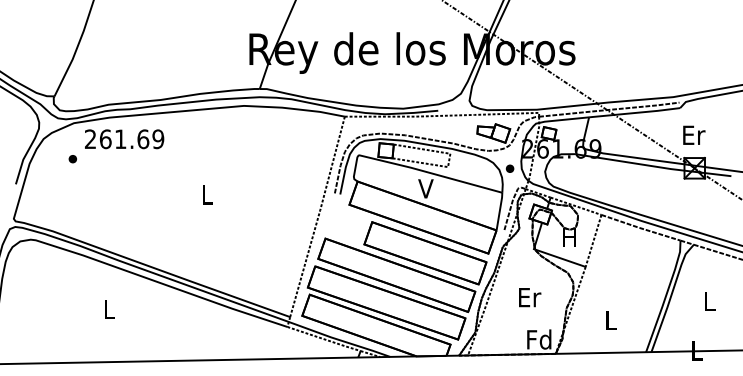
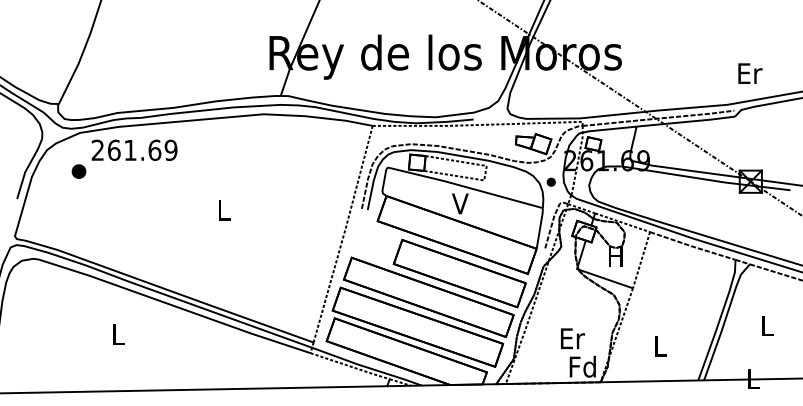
text: (694, 134) -> (750, 72), moved
part: (72, 159) -> (78, 172), size x1.6
text: (530, 297) -> (573, 338), moved

